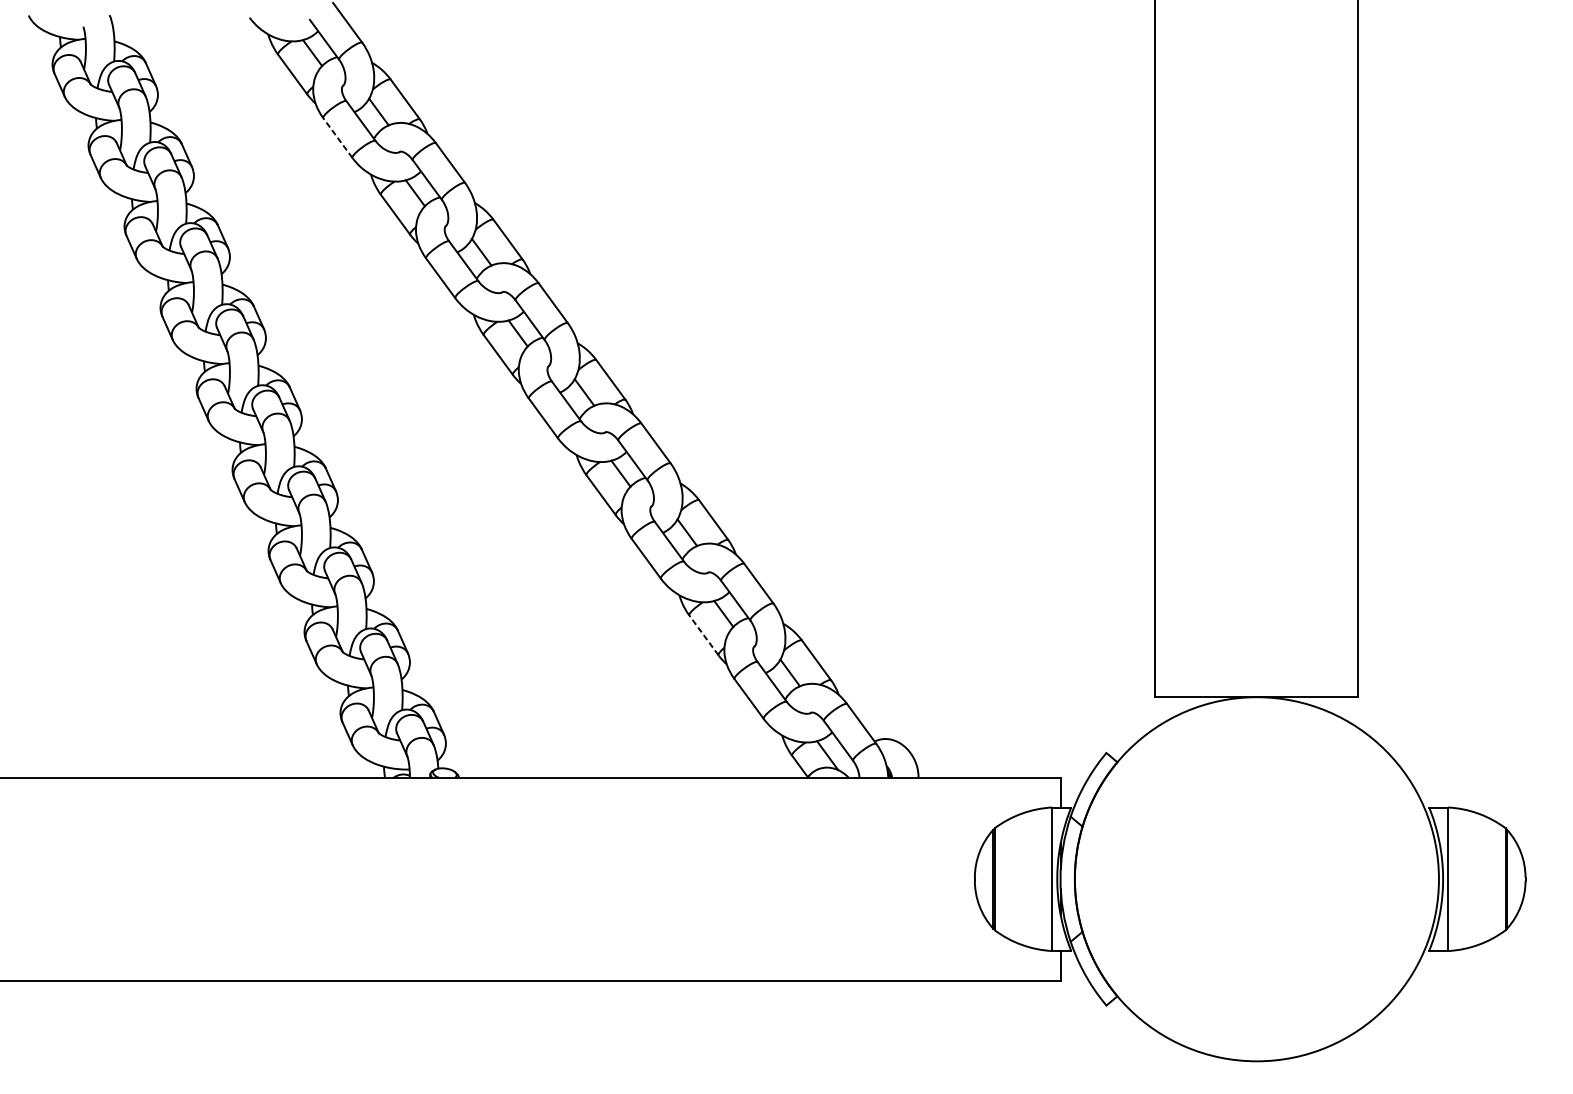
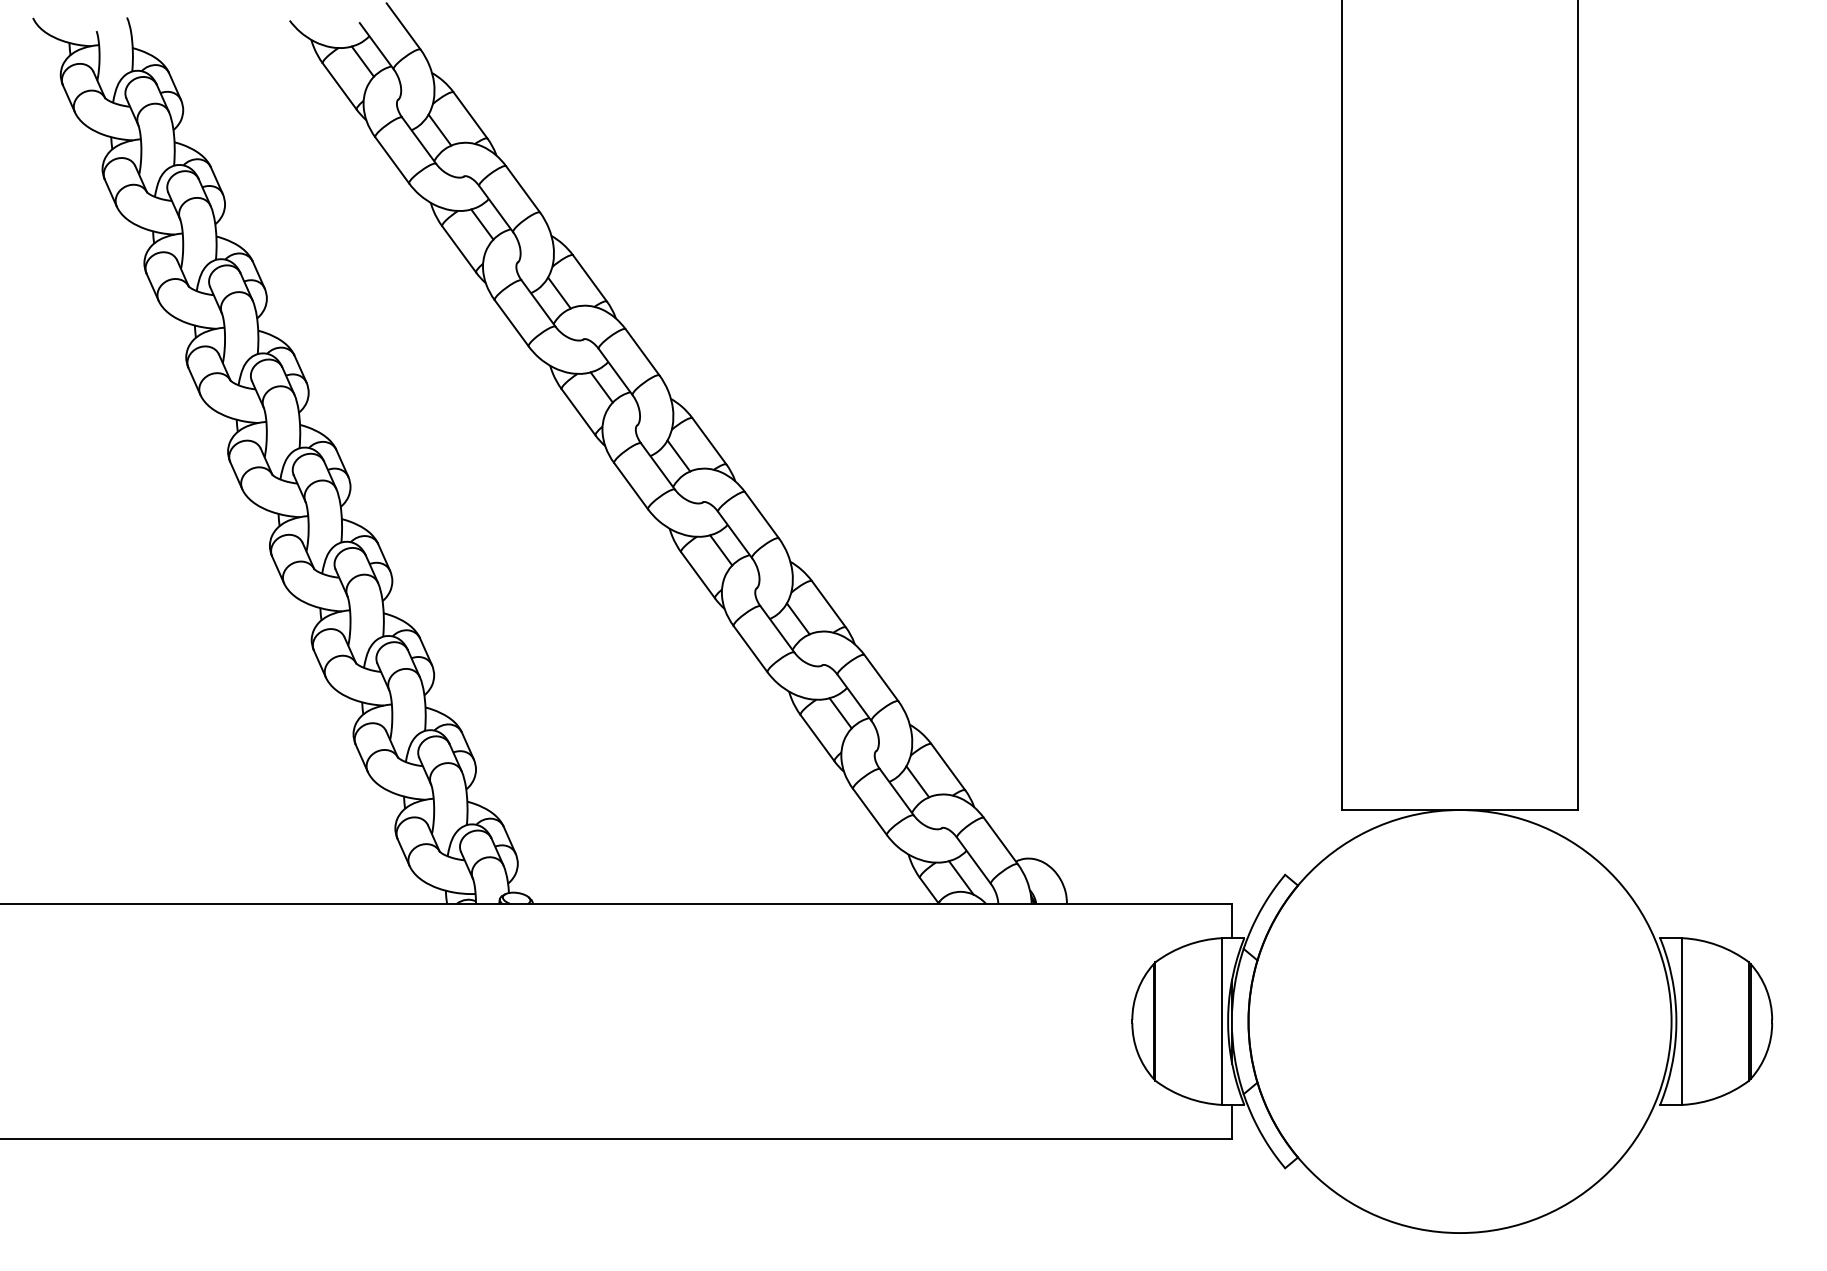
line: (338, 138) -> (392, 160), dashed -> solid
line: (703, 635) -> (817, 738), dashed -> solid

